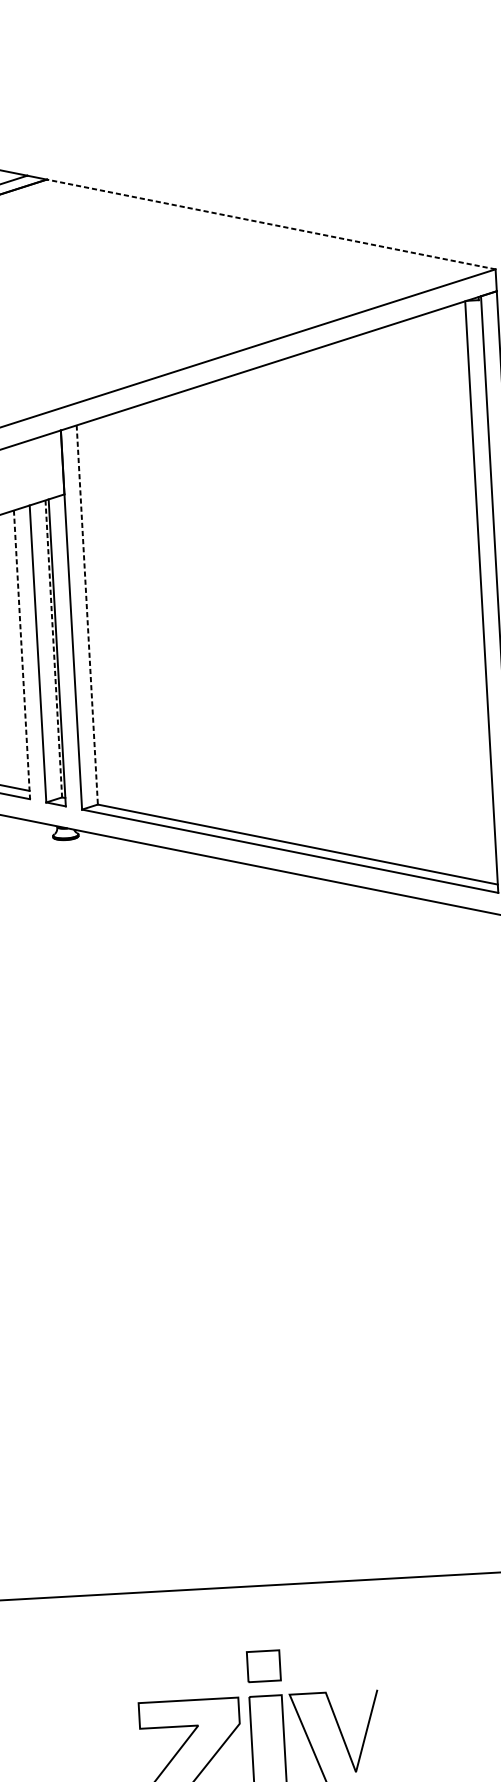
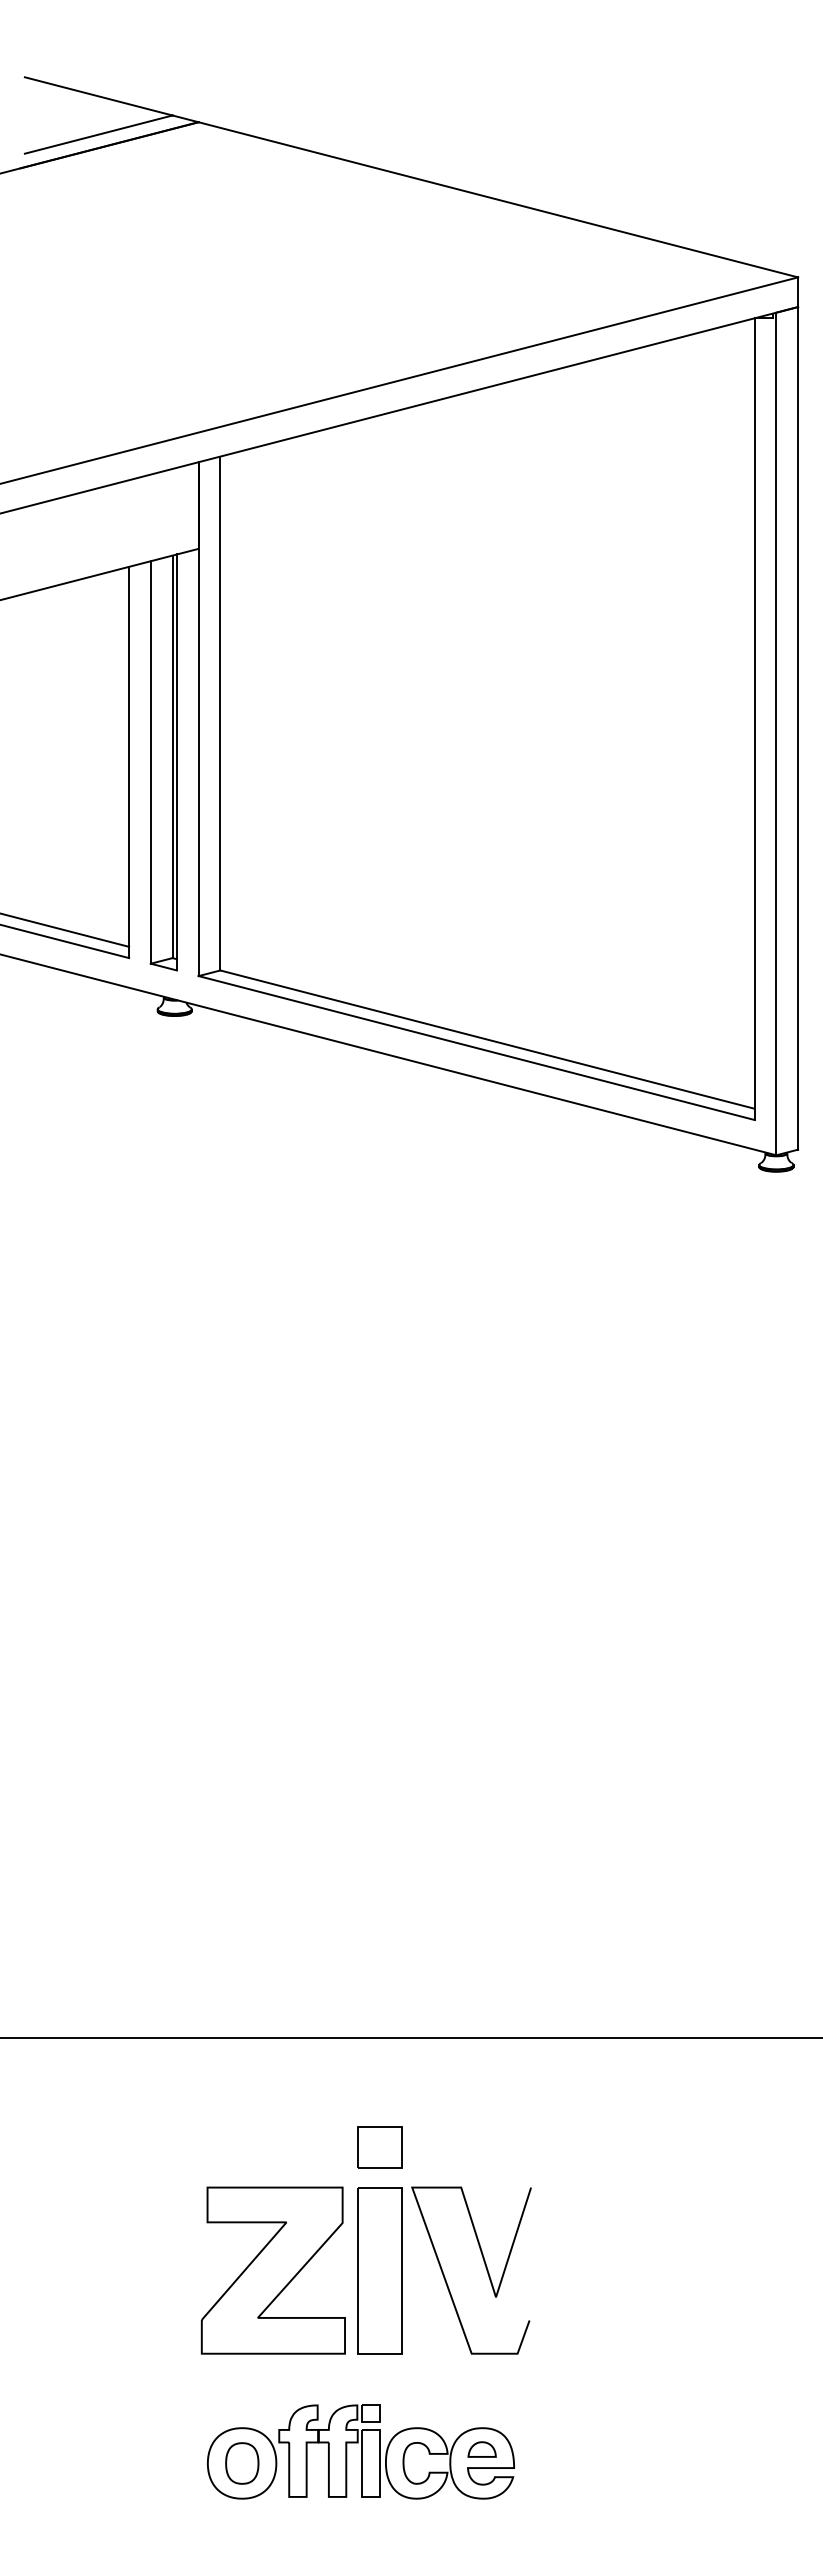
line: (271, 224) -> (498, 199), dashed -> solid
line: (87, 614) -> (220, 713), dashed -> solid
line: (53, 649) -> (172, 757), dashed -> solid
line: (22, 654) -> (129, 762), dashed -> solid

